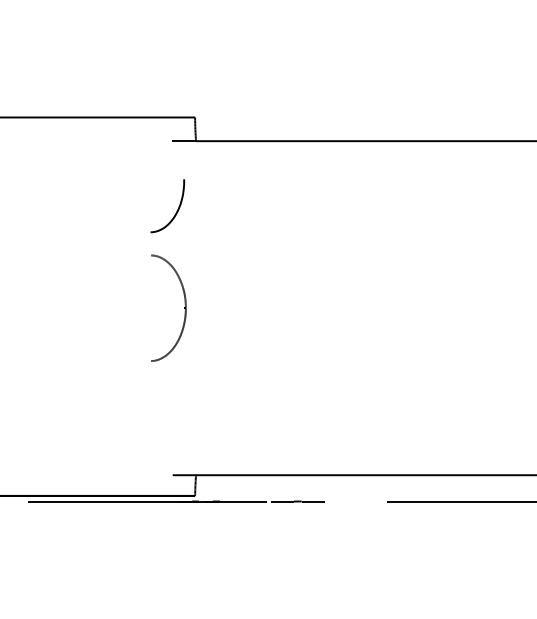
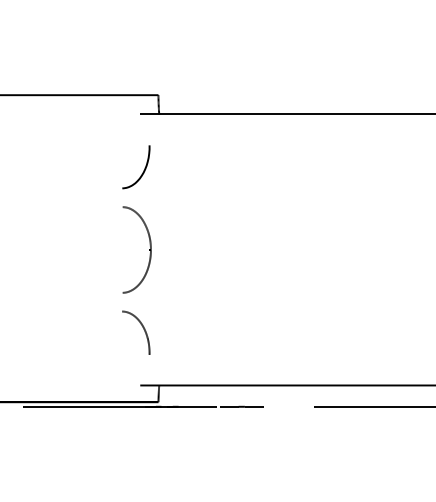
curve: (176, 406) -> (143, 329), added

